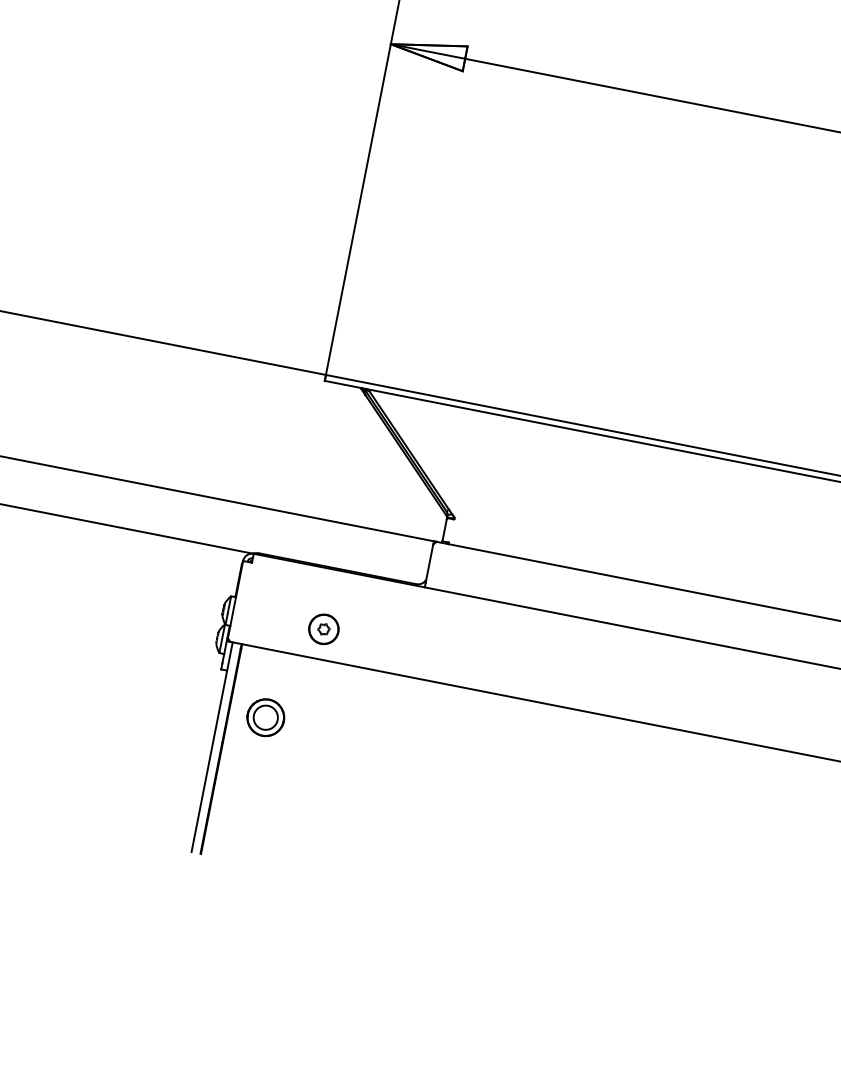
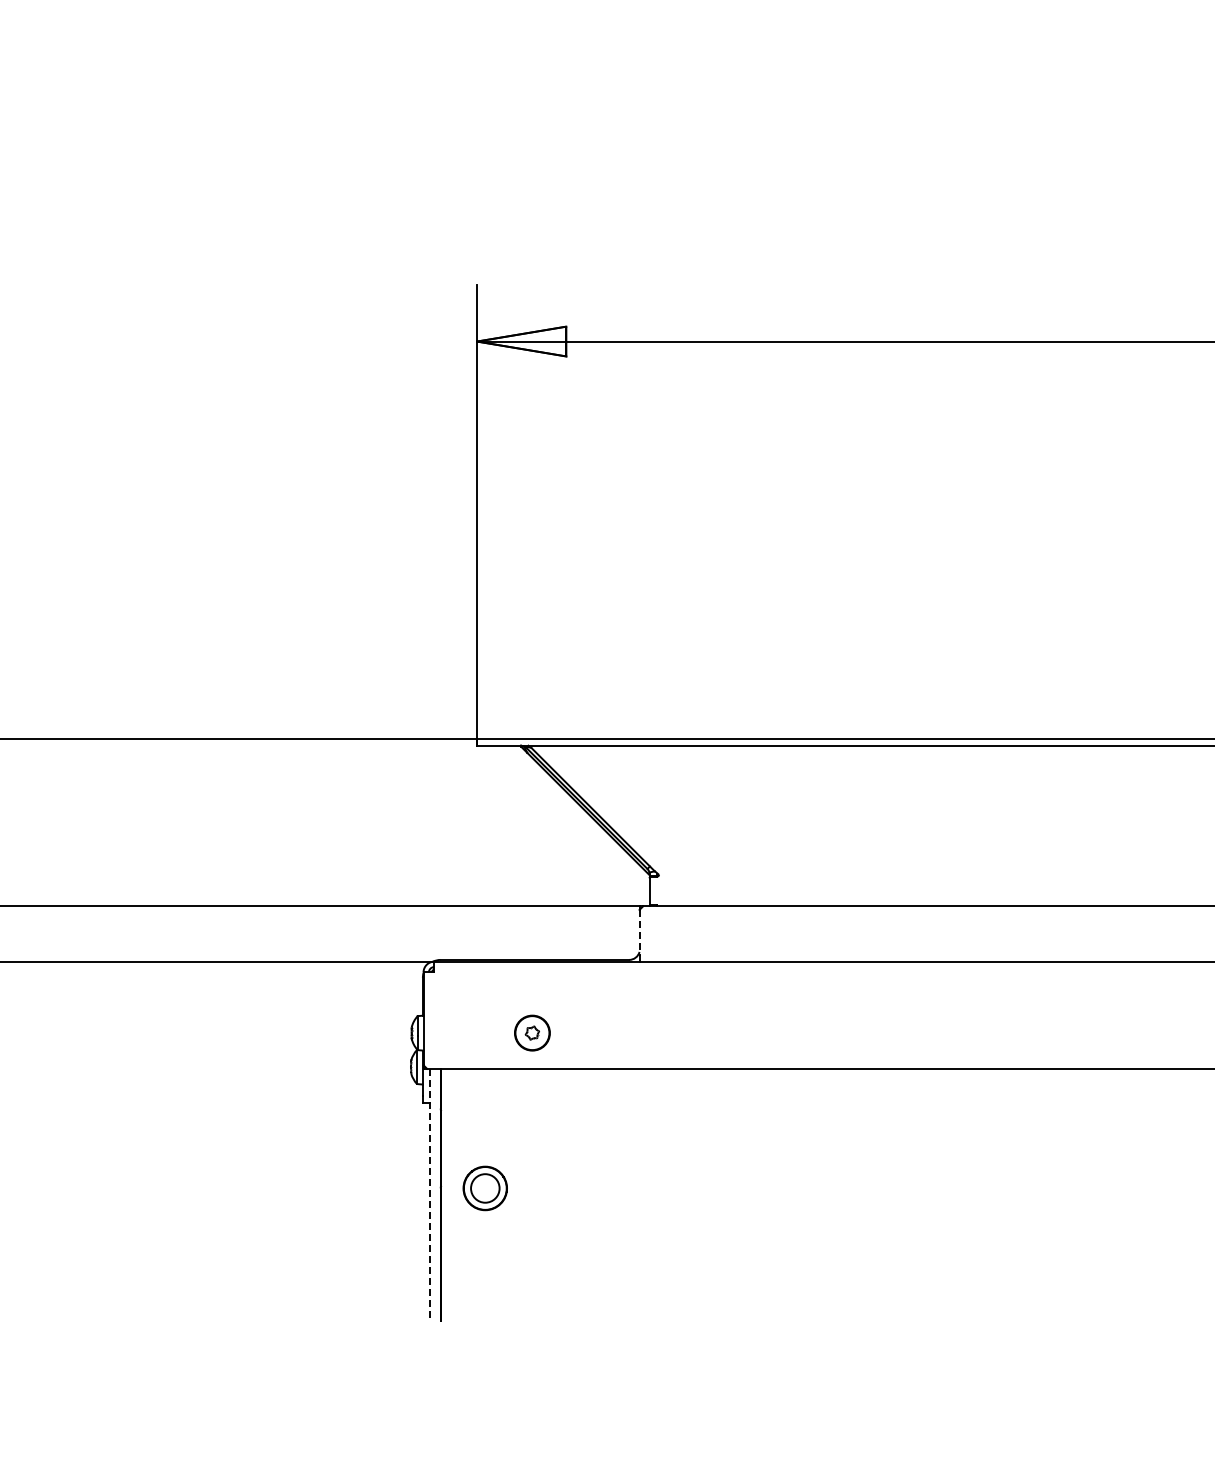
line: (429, 563) -> (639, 933), solid -> dashed
part: (265, 717) -> (484, 1188), moved
line: (211, 746) -> (429, 1194), solid -> dashed

